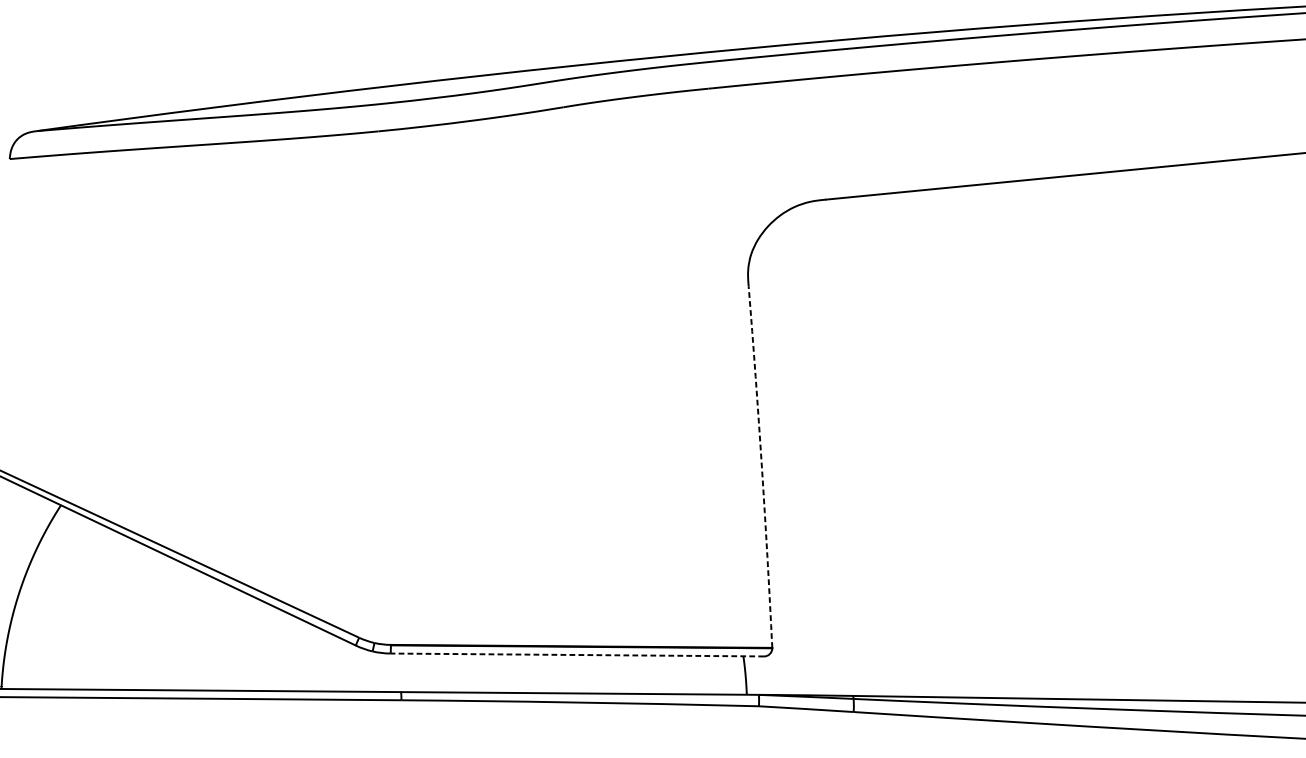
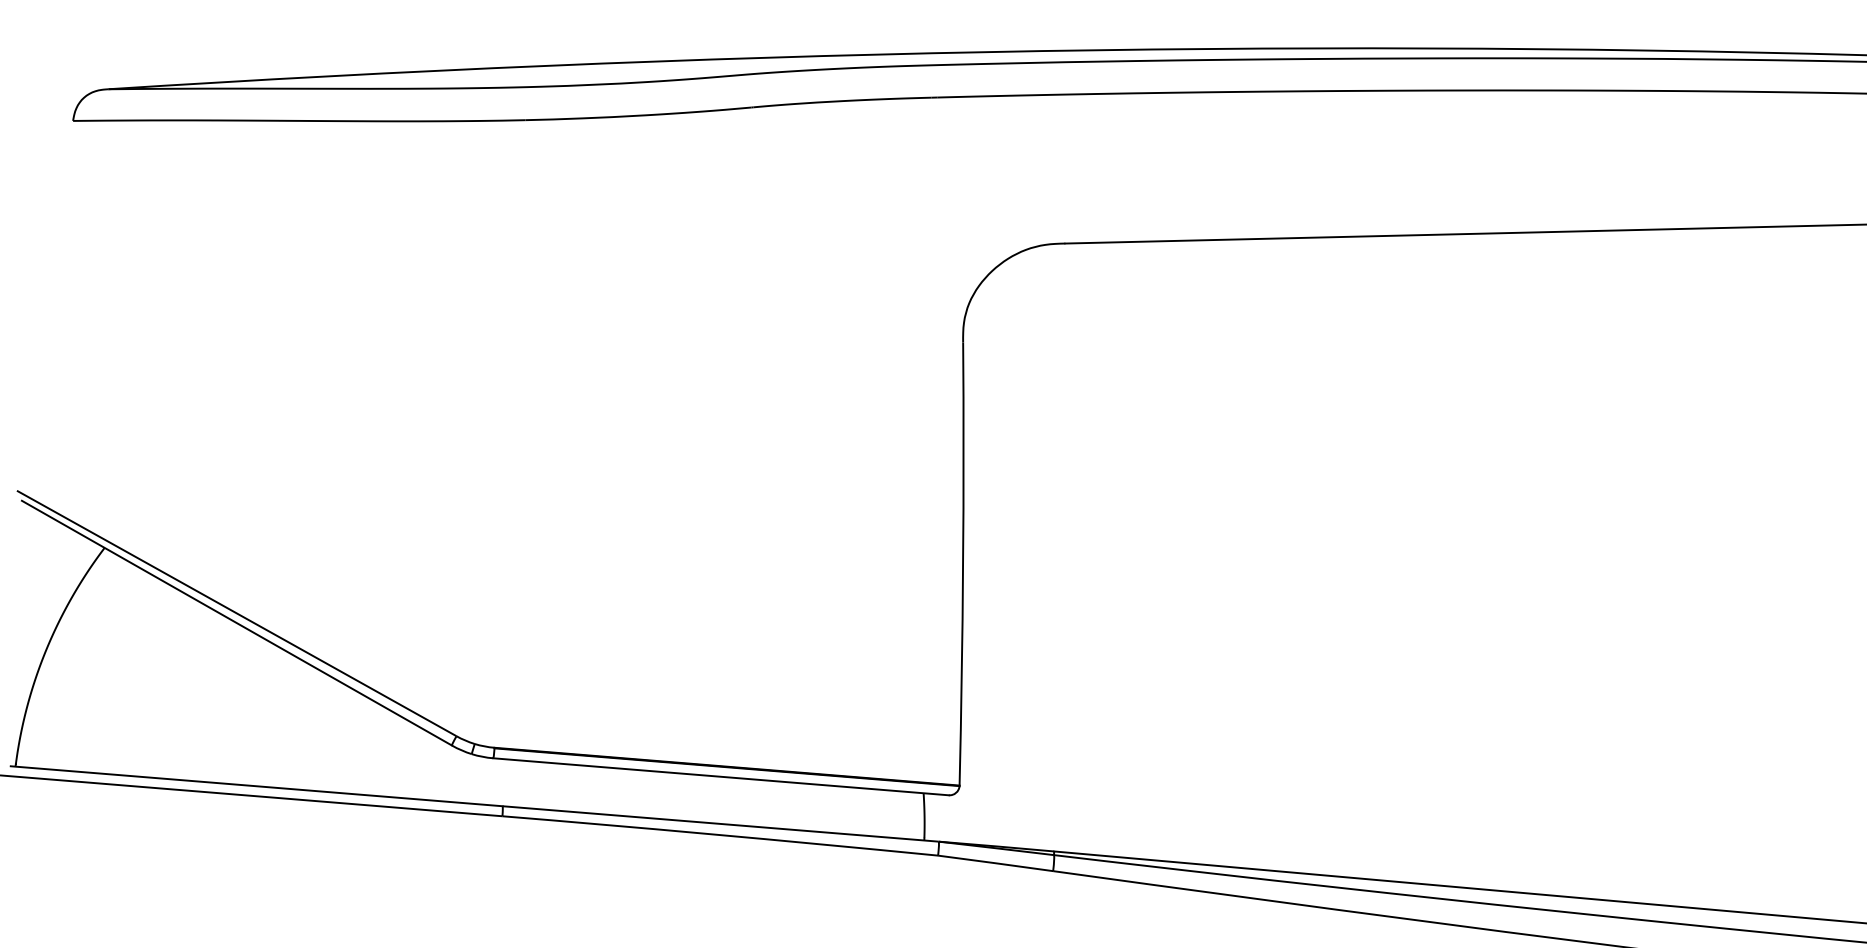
arc: (762, 467) -> (963, 564), dashed -> solid
line: (576, 654) -> (720, 776), dashed -> solid

